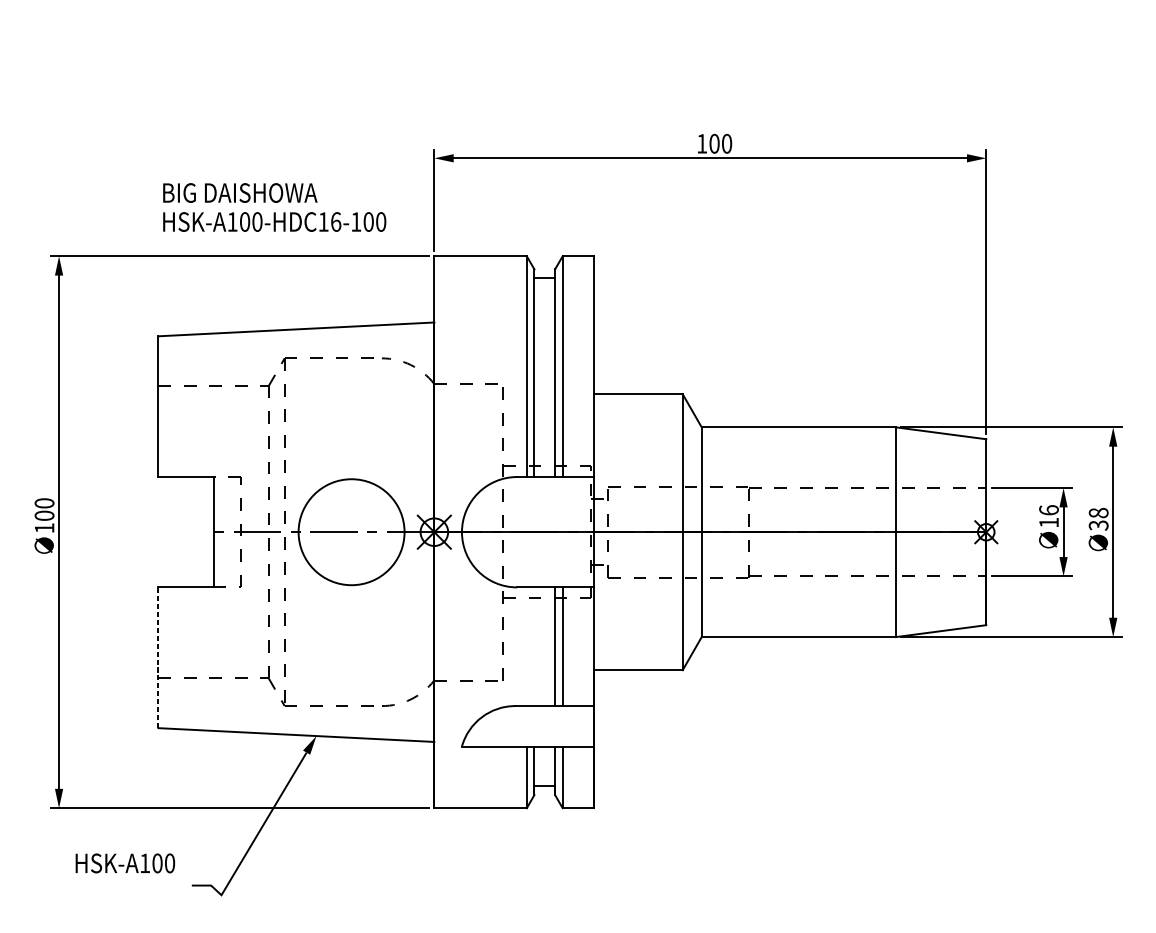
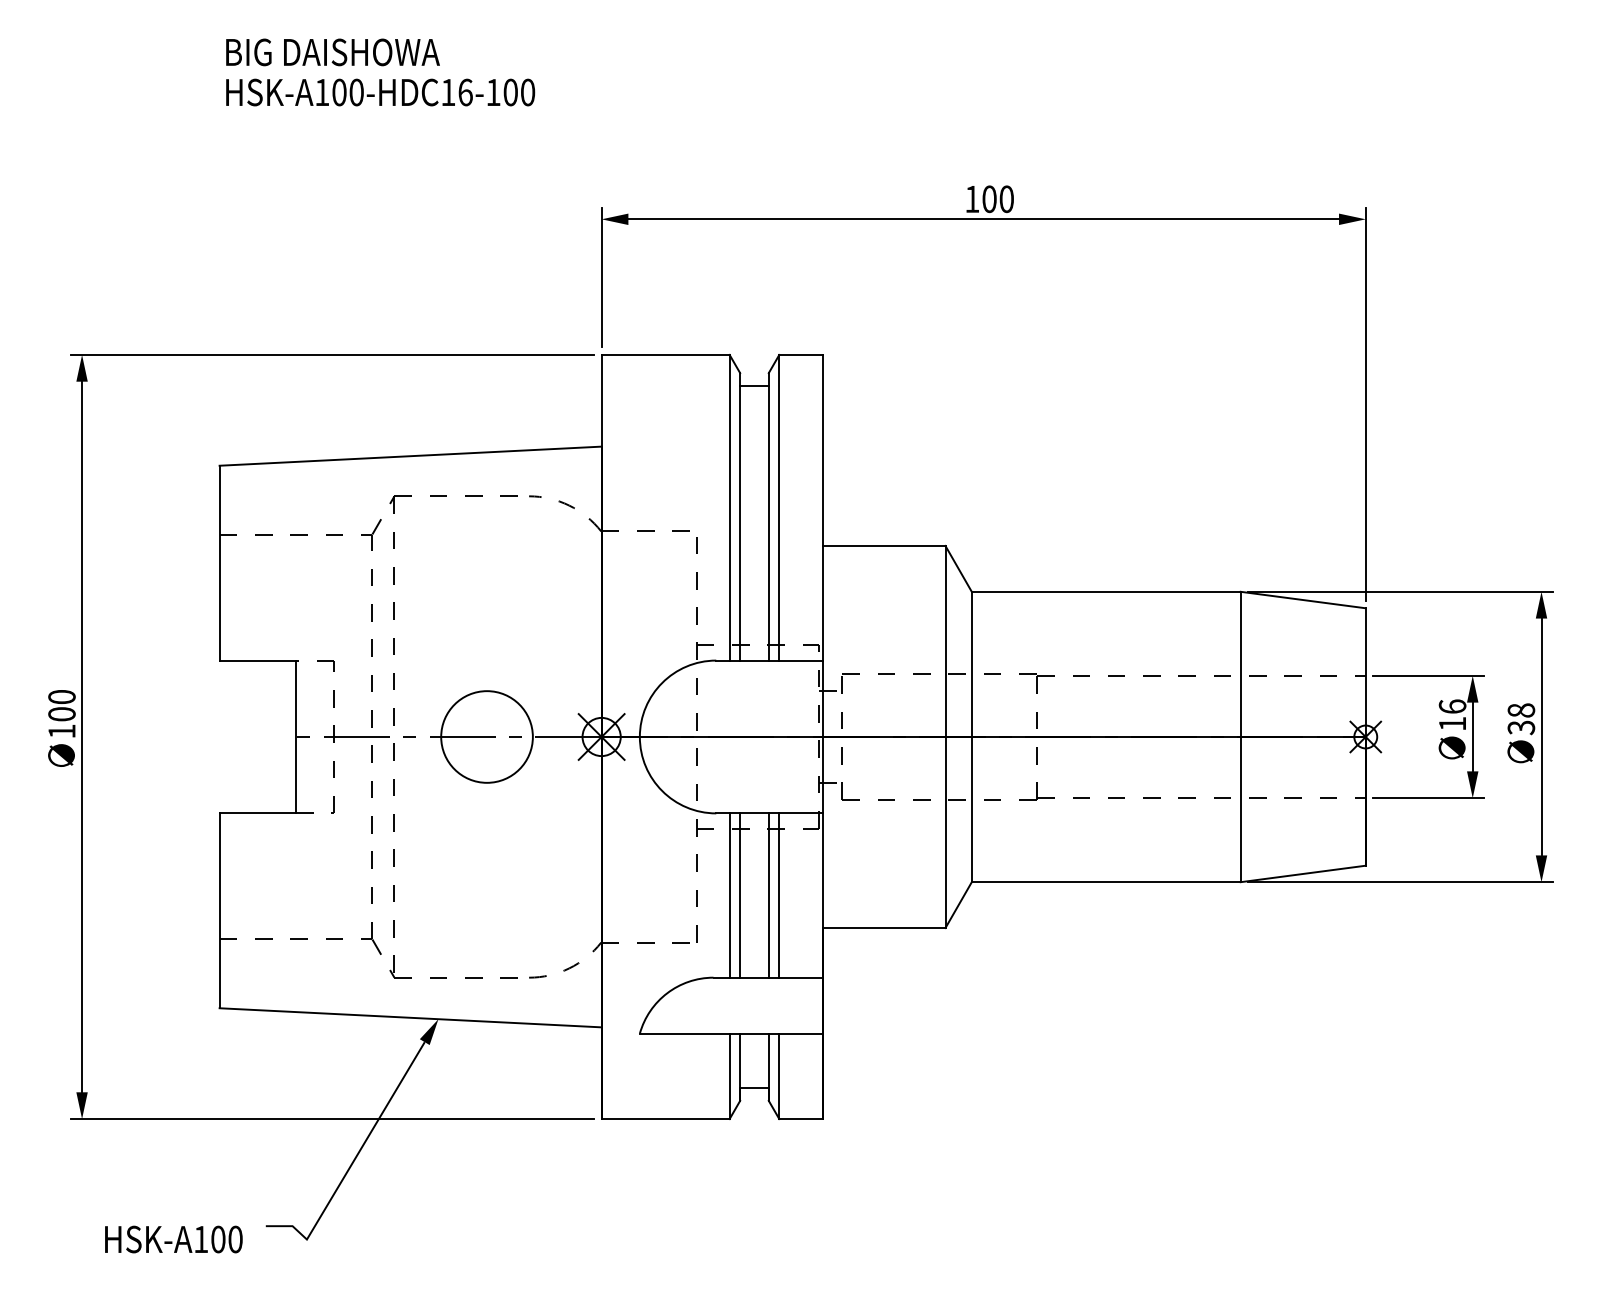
text: (274, 207) -> (380, 72), moved
circle: (351, 531) -> (486, 736), size x0.62
line: (526, 646) -> (729, 895), added
line: (534, 646) -> (740, 895), added
line: (158, 657) -> (219, 910), dashed -> solid
text: (125, 863) -> (173, 1239), moved

